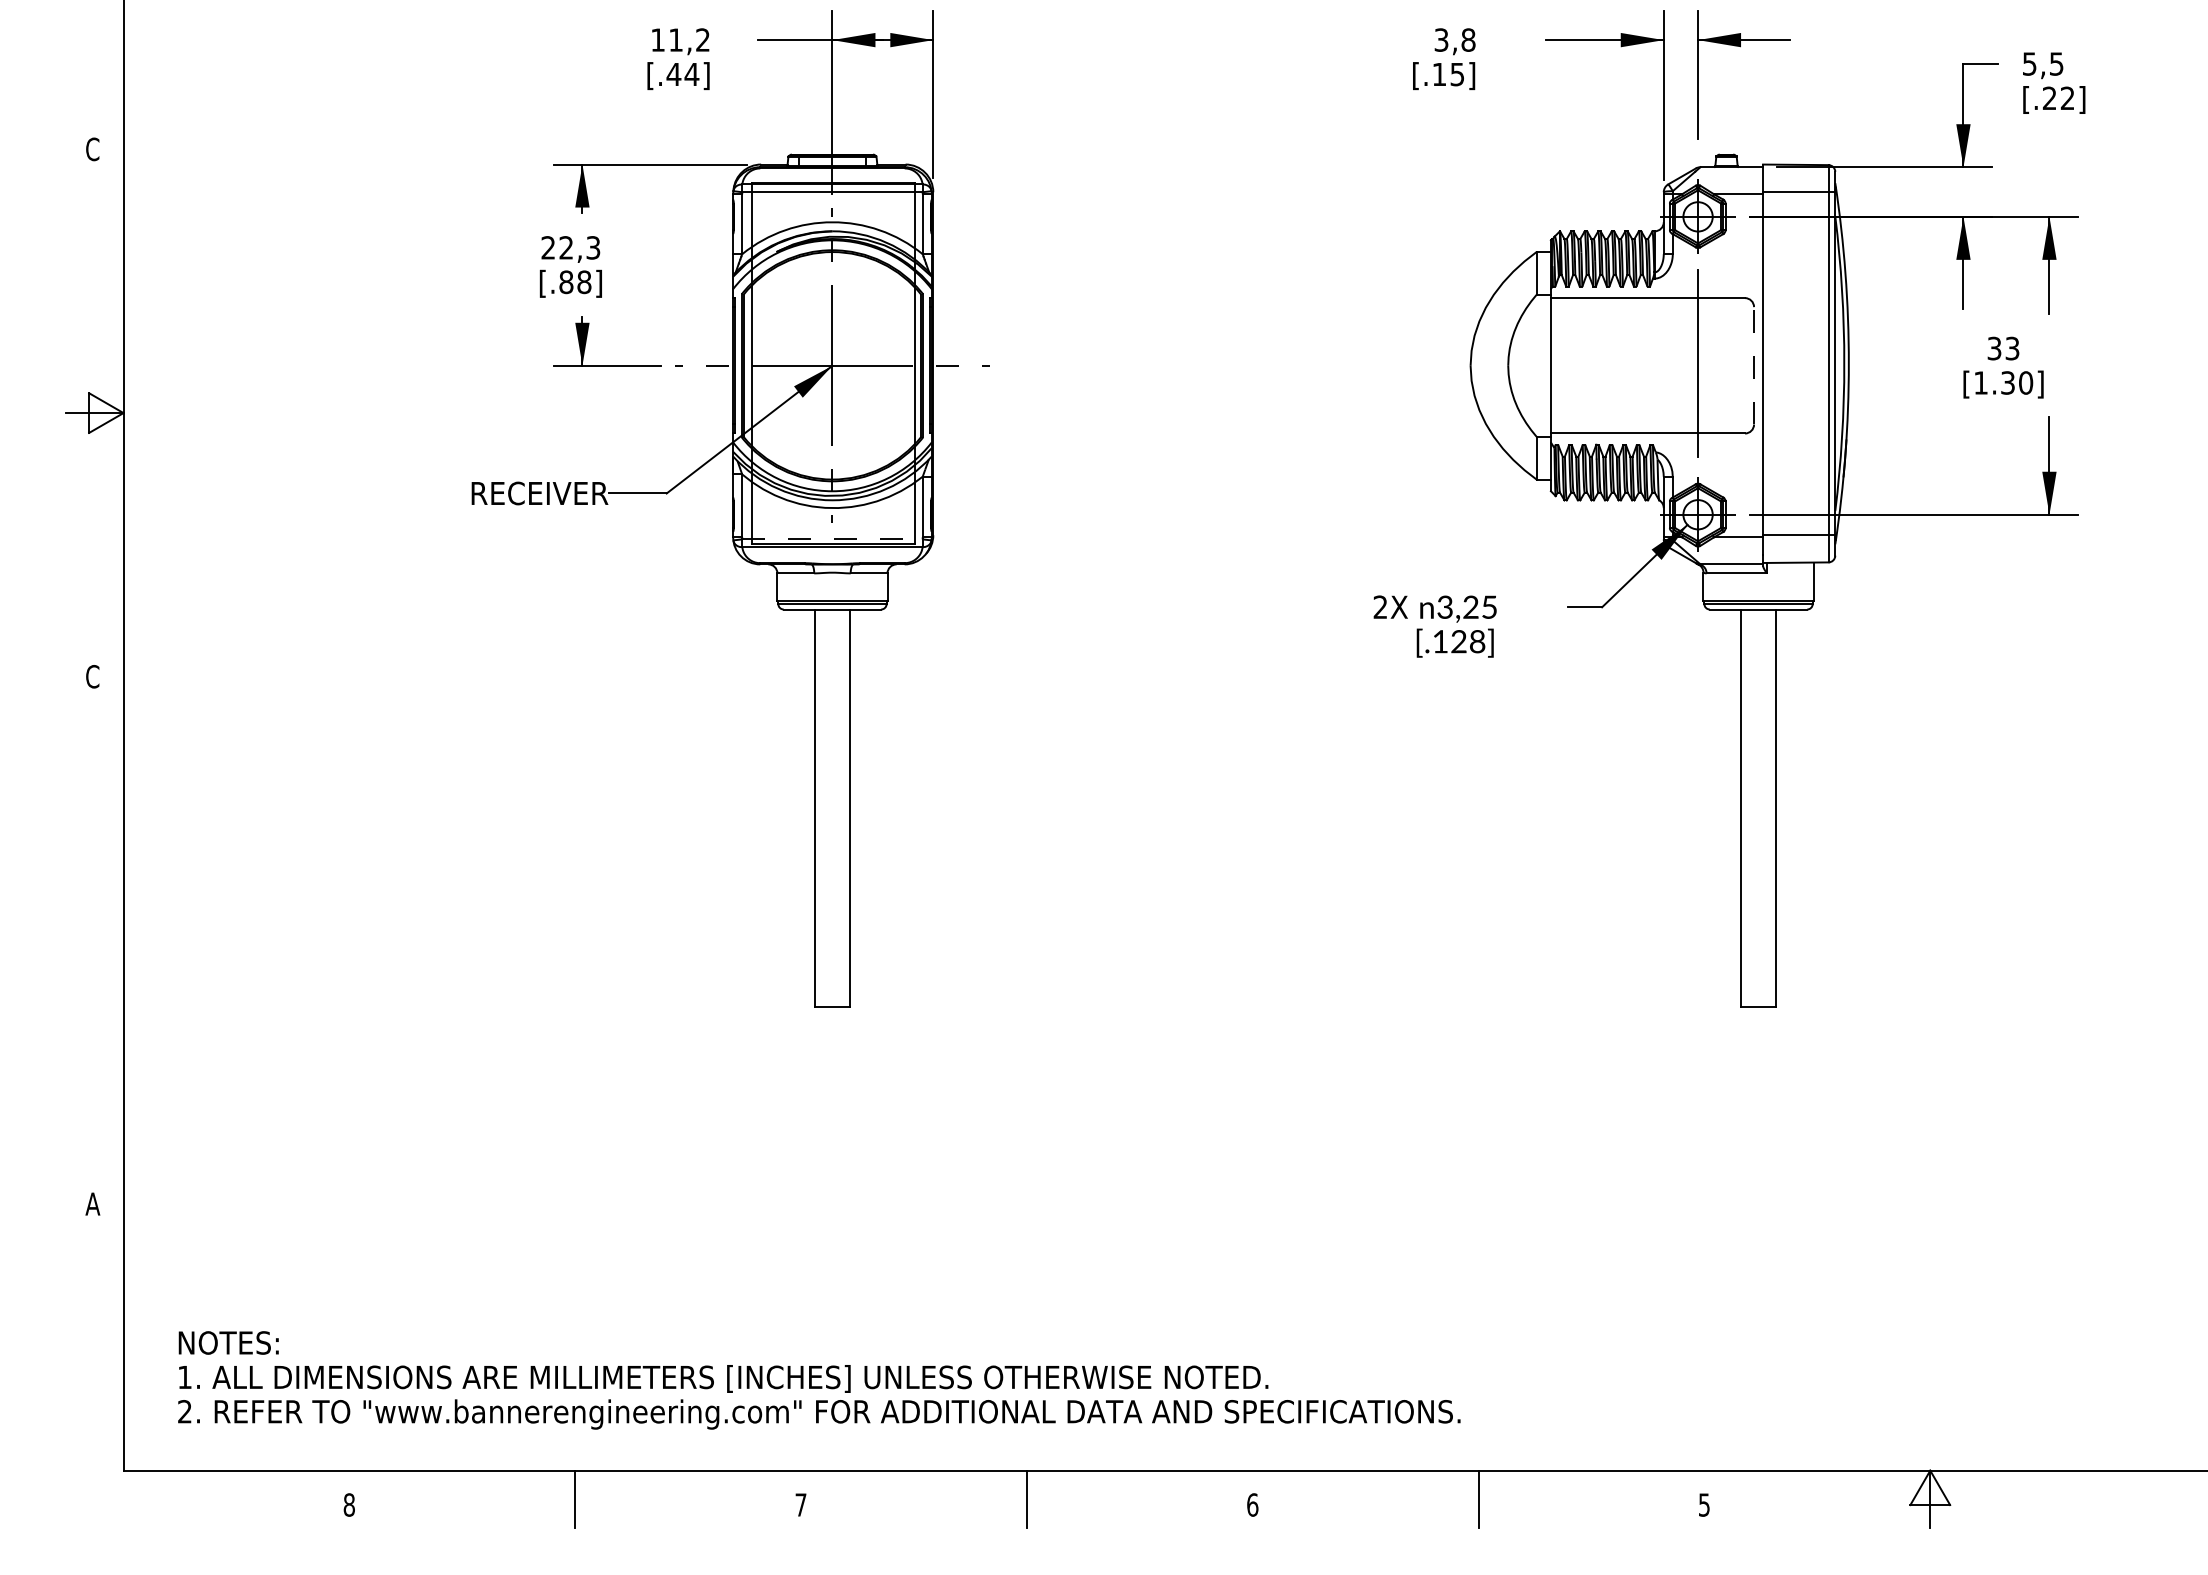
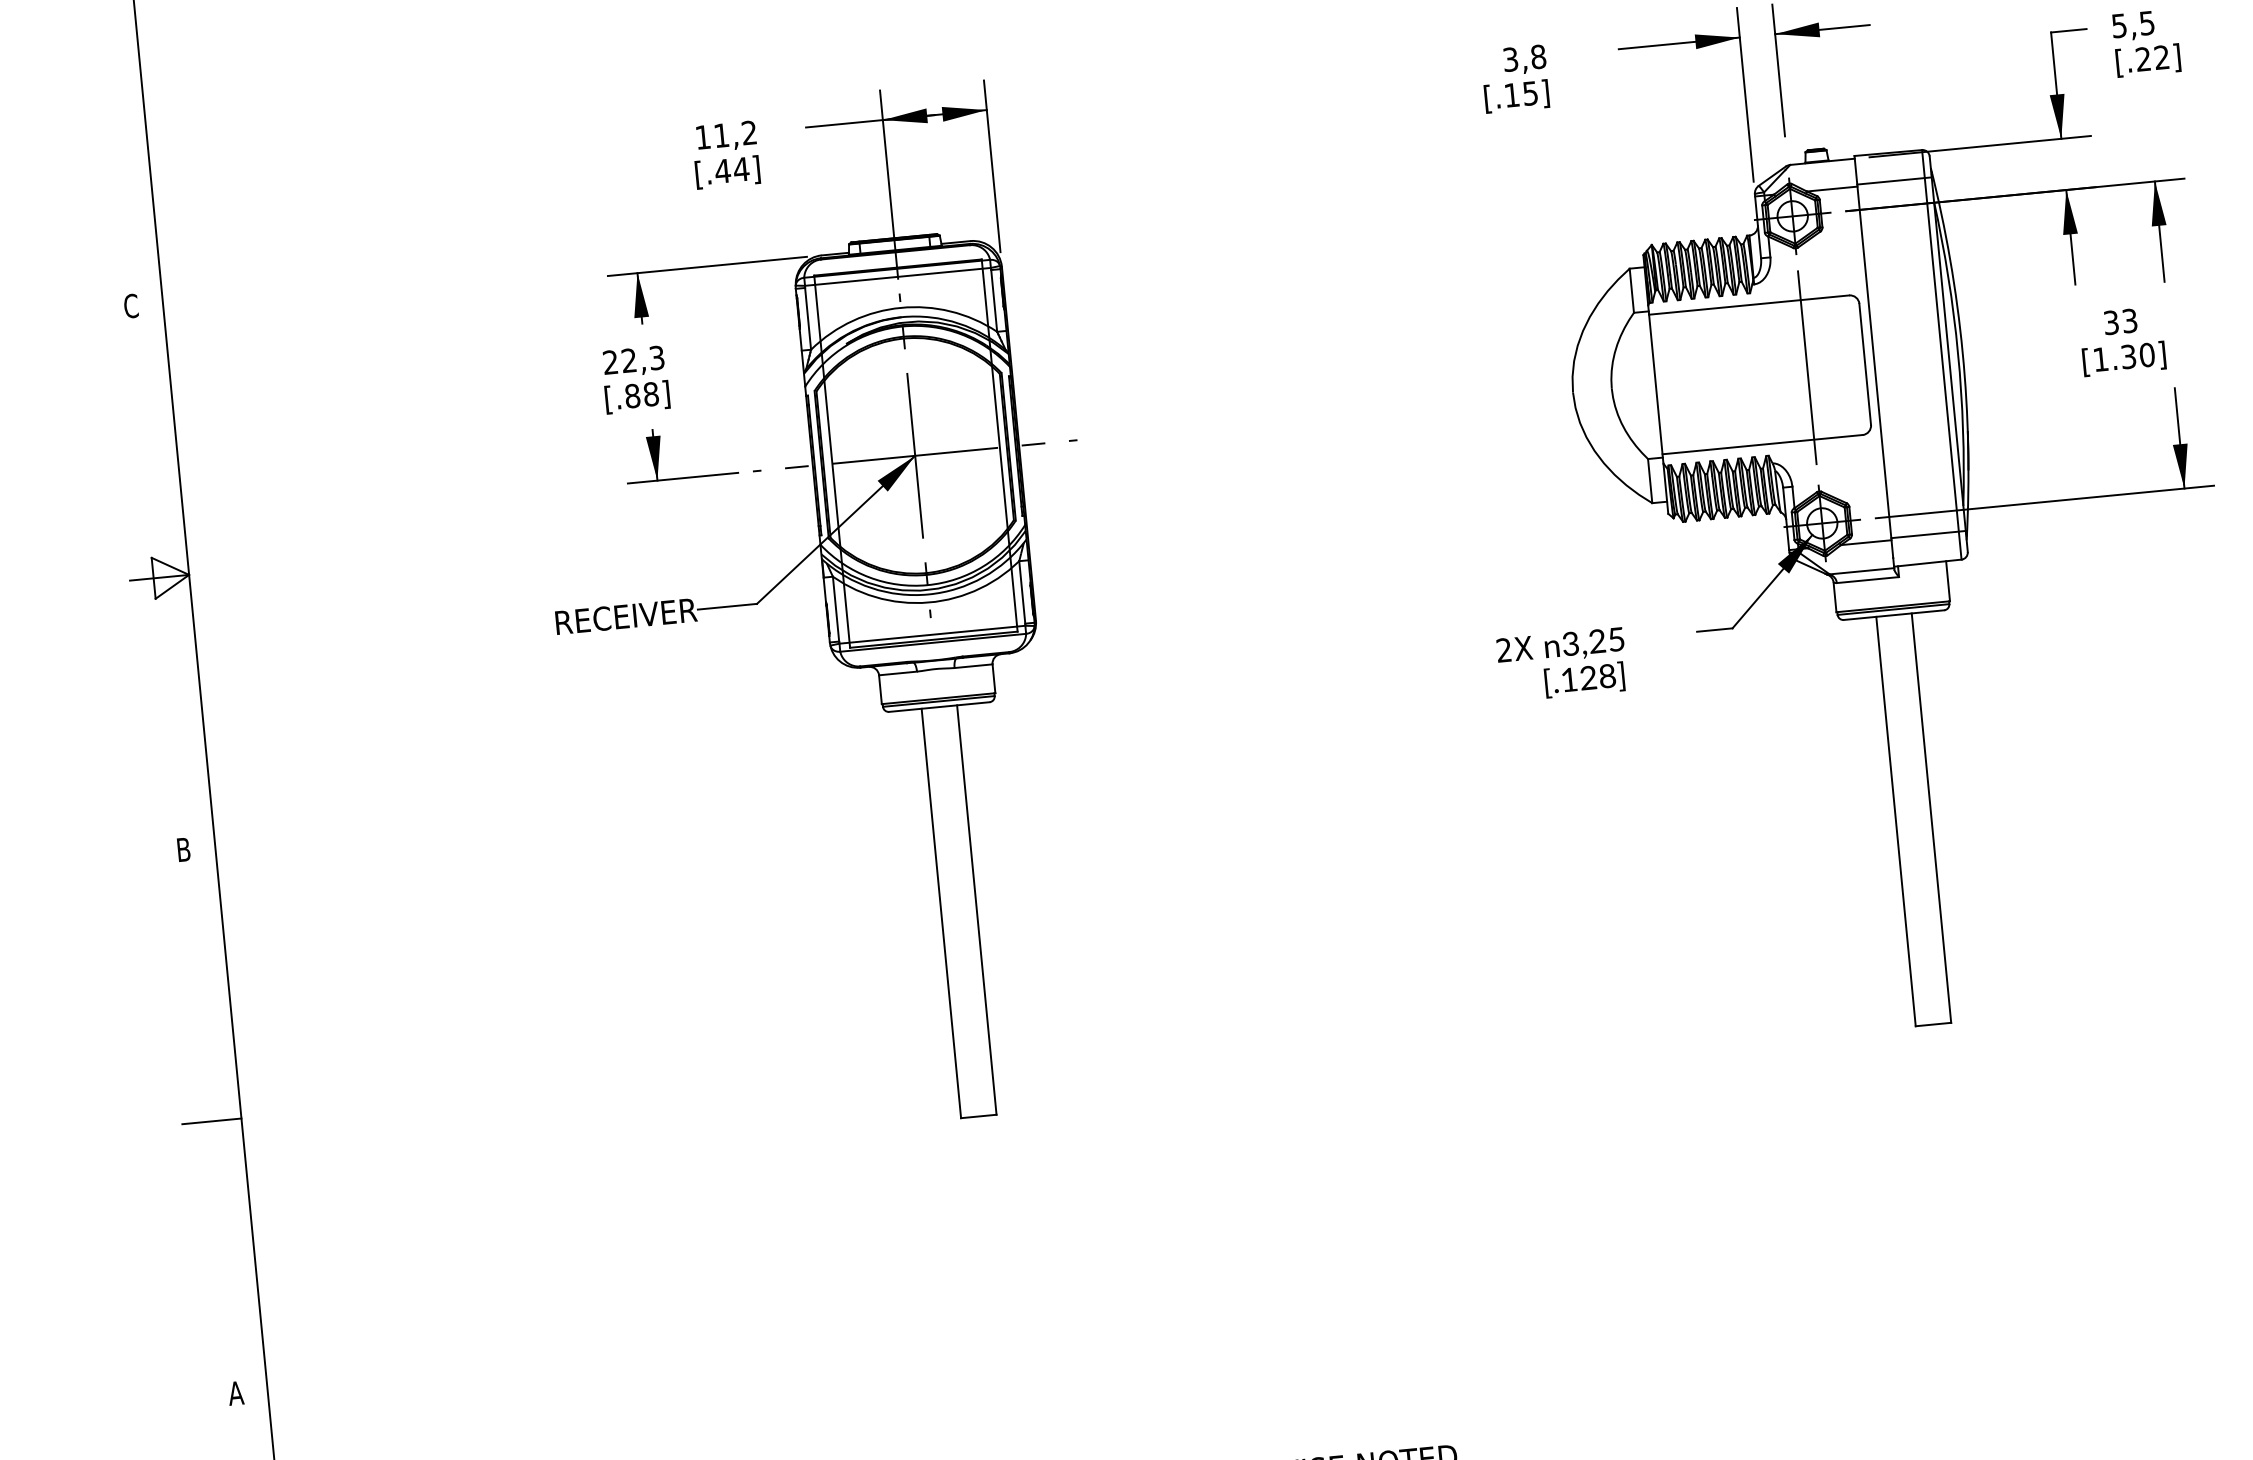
line: (1754, 365) -> (1865, 363), dashed -> solid
line: (832, 539) -> (932, 634), dashed -> solid
text: (92, 676) -> (183, 849), C -> B
line: (94, 940) -> (211, 1121), added

